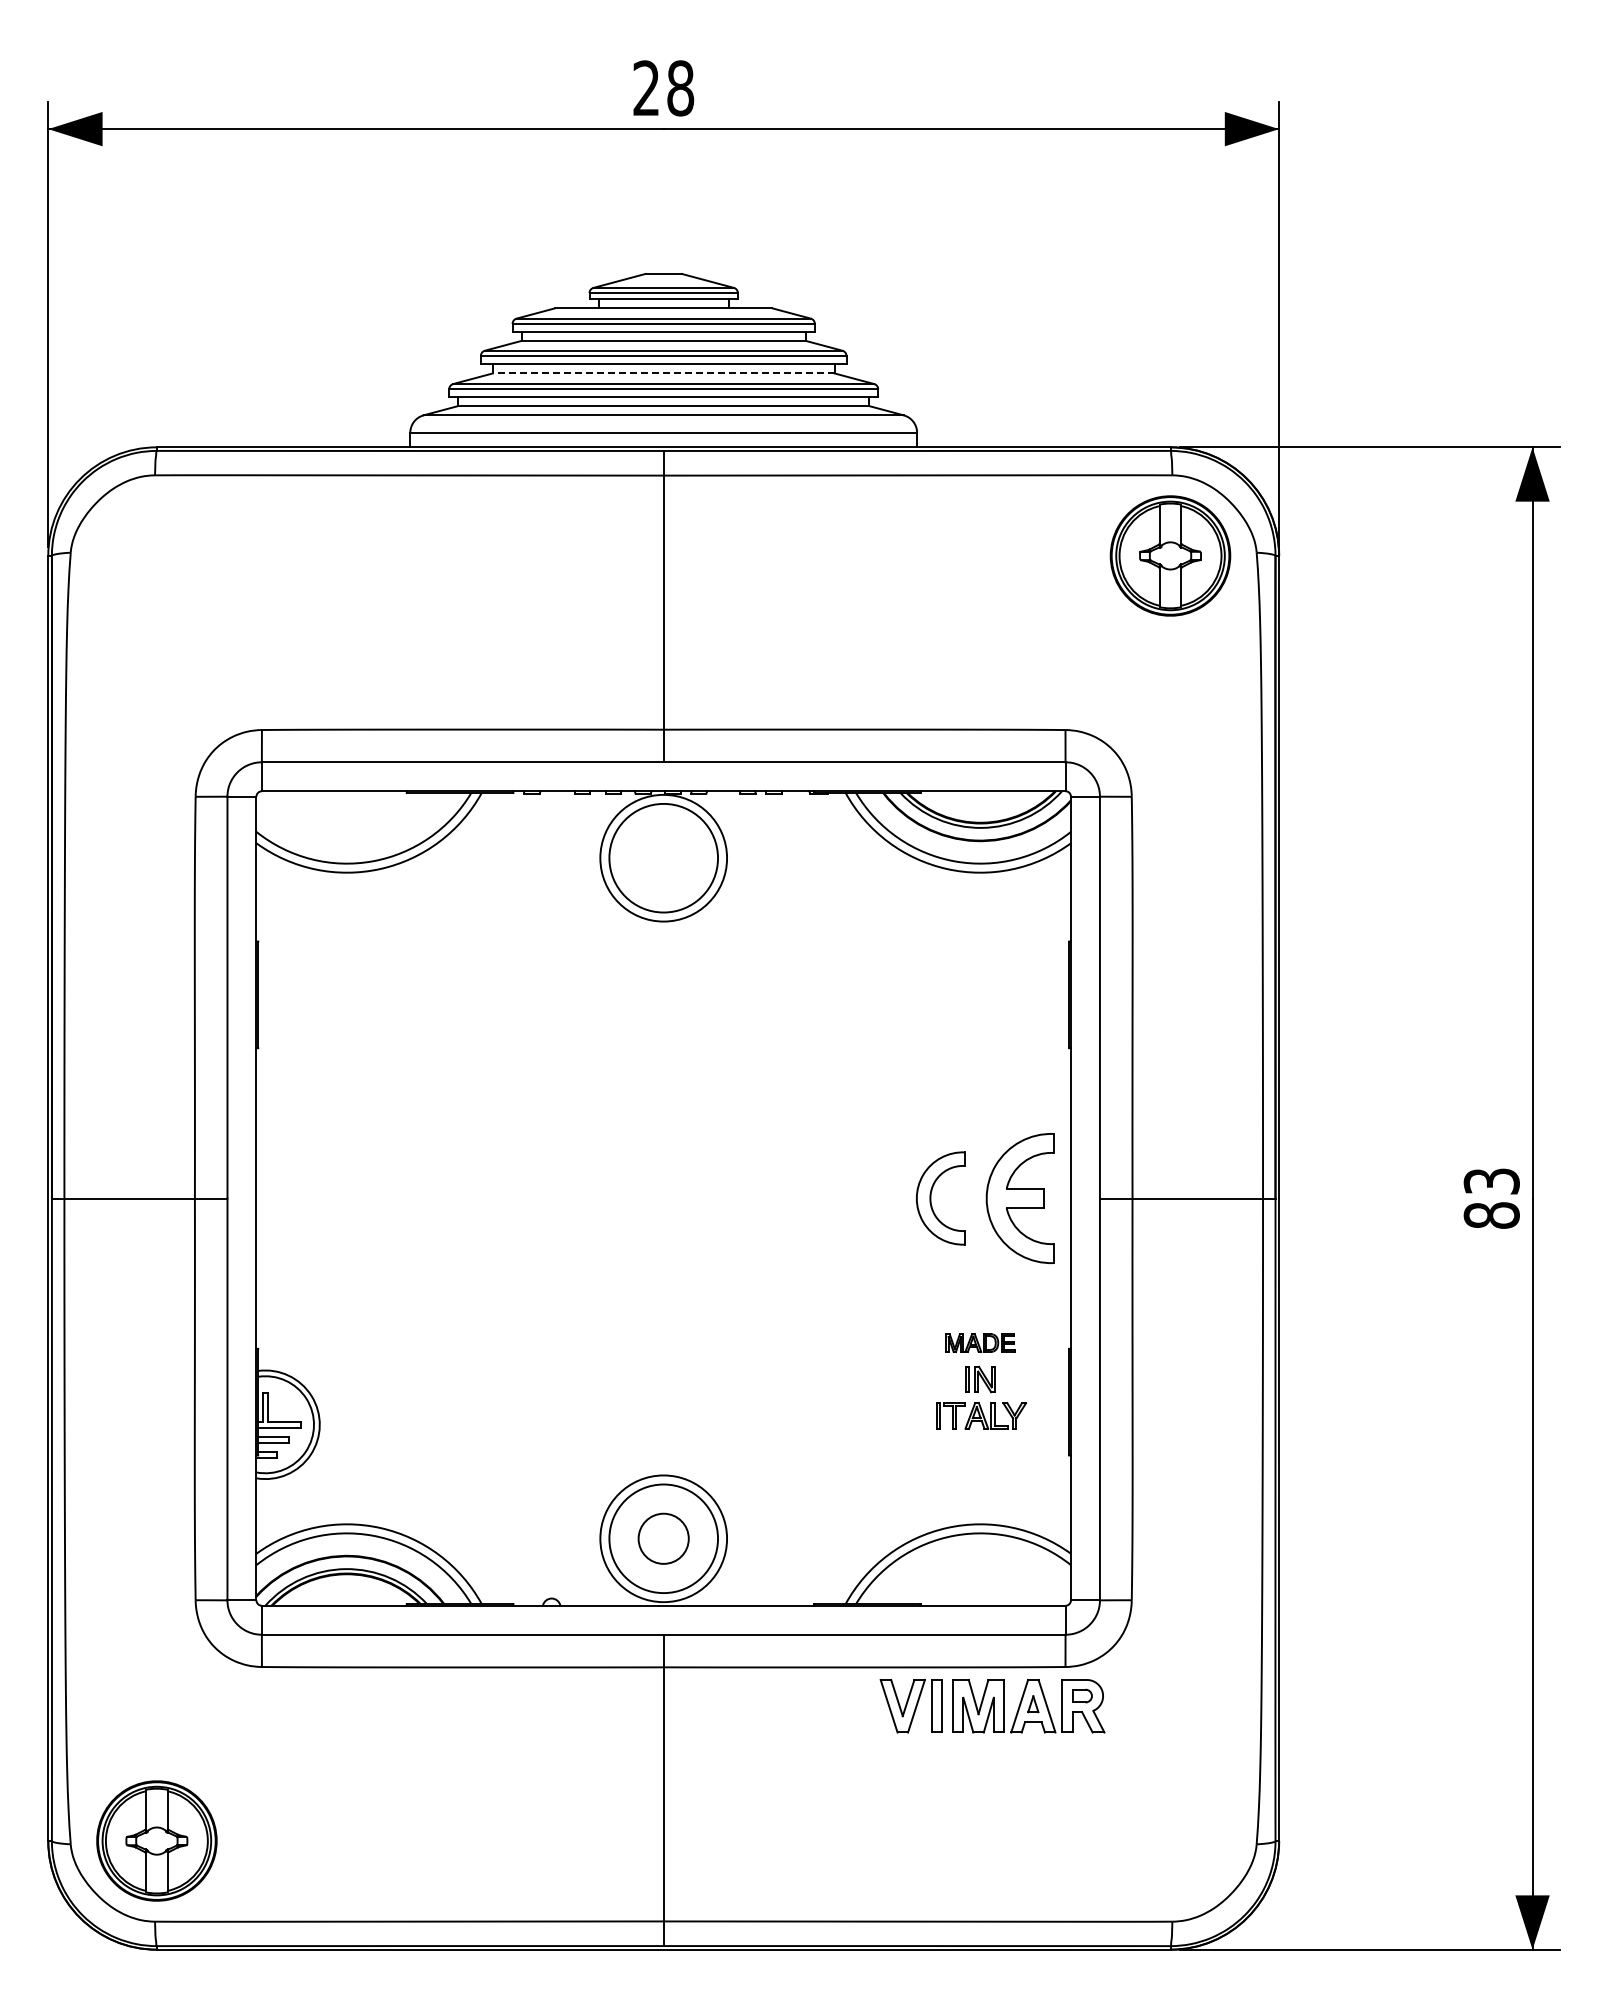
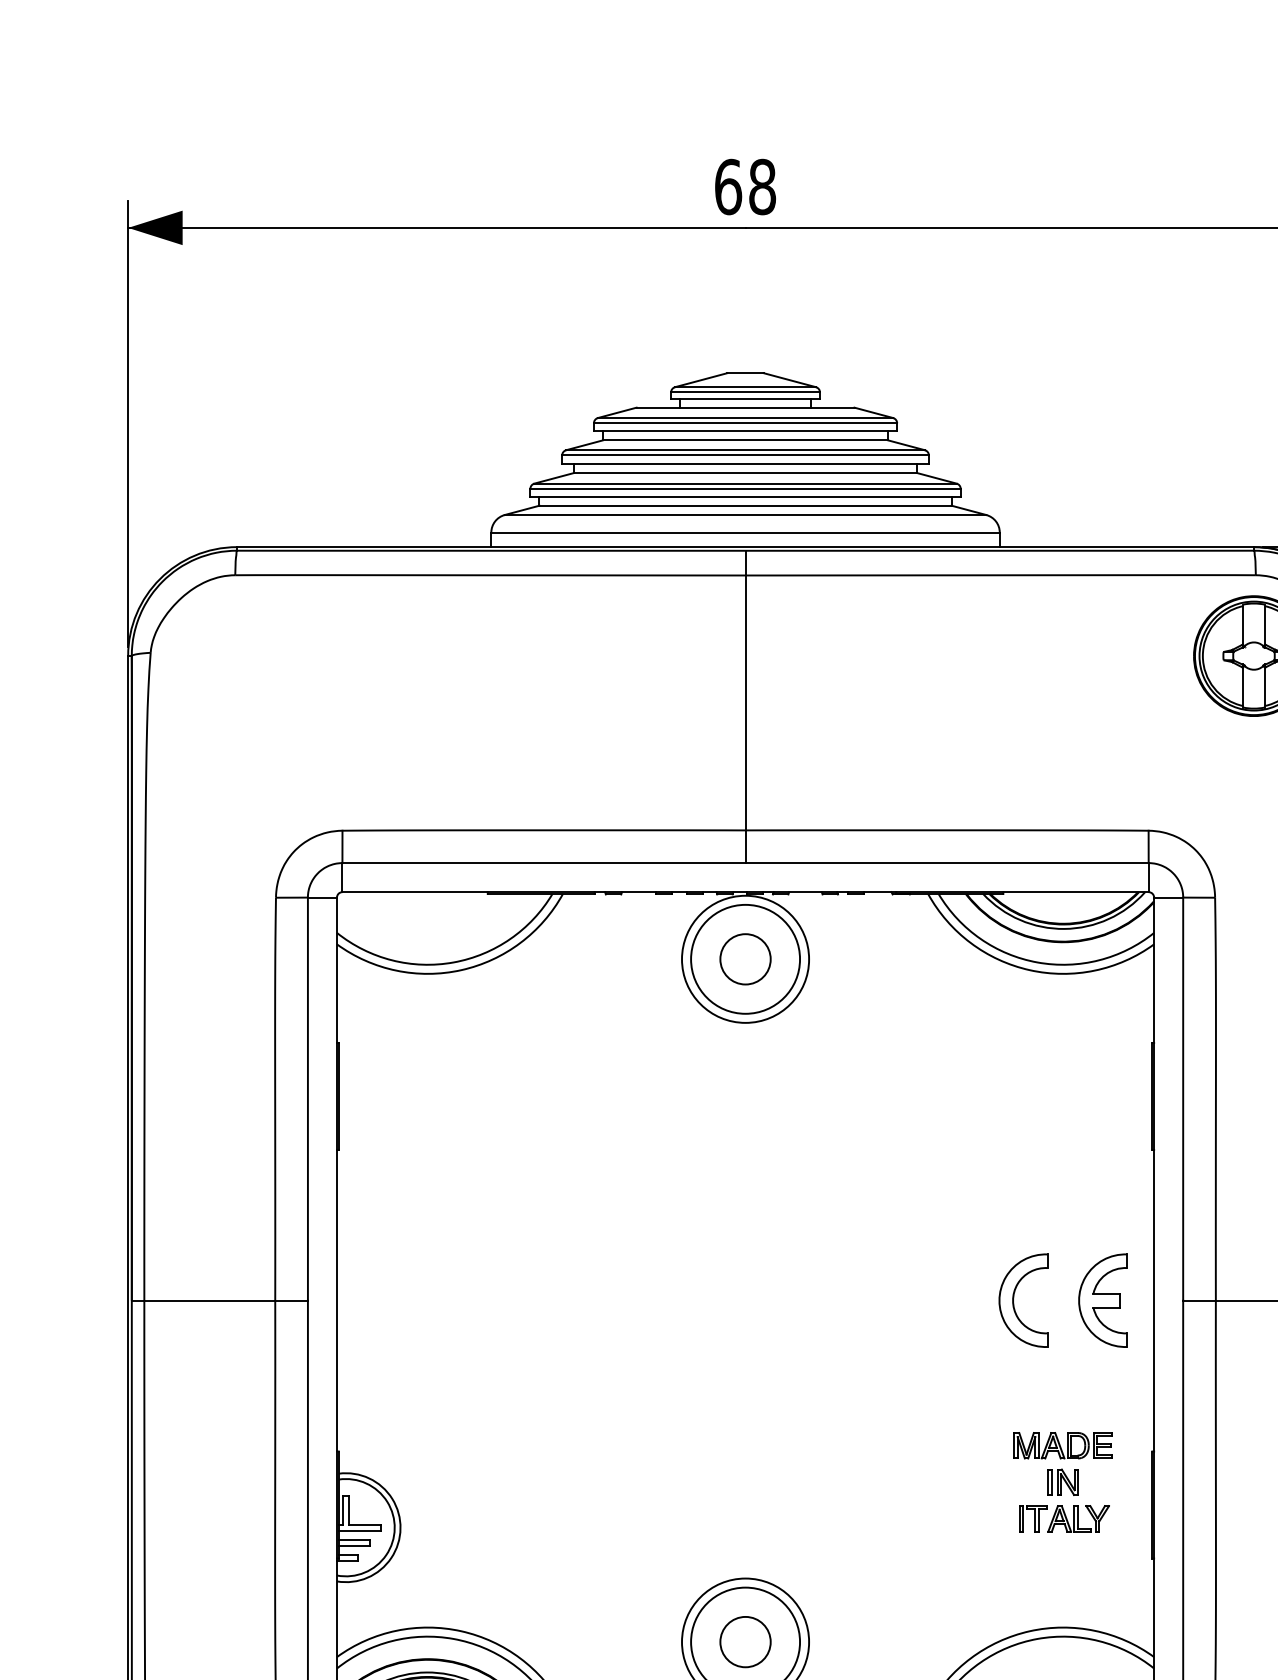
text: (646, 88) -> (728, 187), 28 -> 68
line: (663, 373) -> (745, 473), dashed -> solid
circle: (663, 858) -> (745, 959), added
part: (1019, 1198) -> (1102, 1300), size x0.71
part: (980, 1342) -> (1063, 1445), size x1.43

